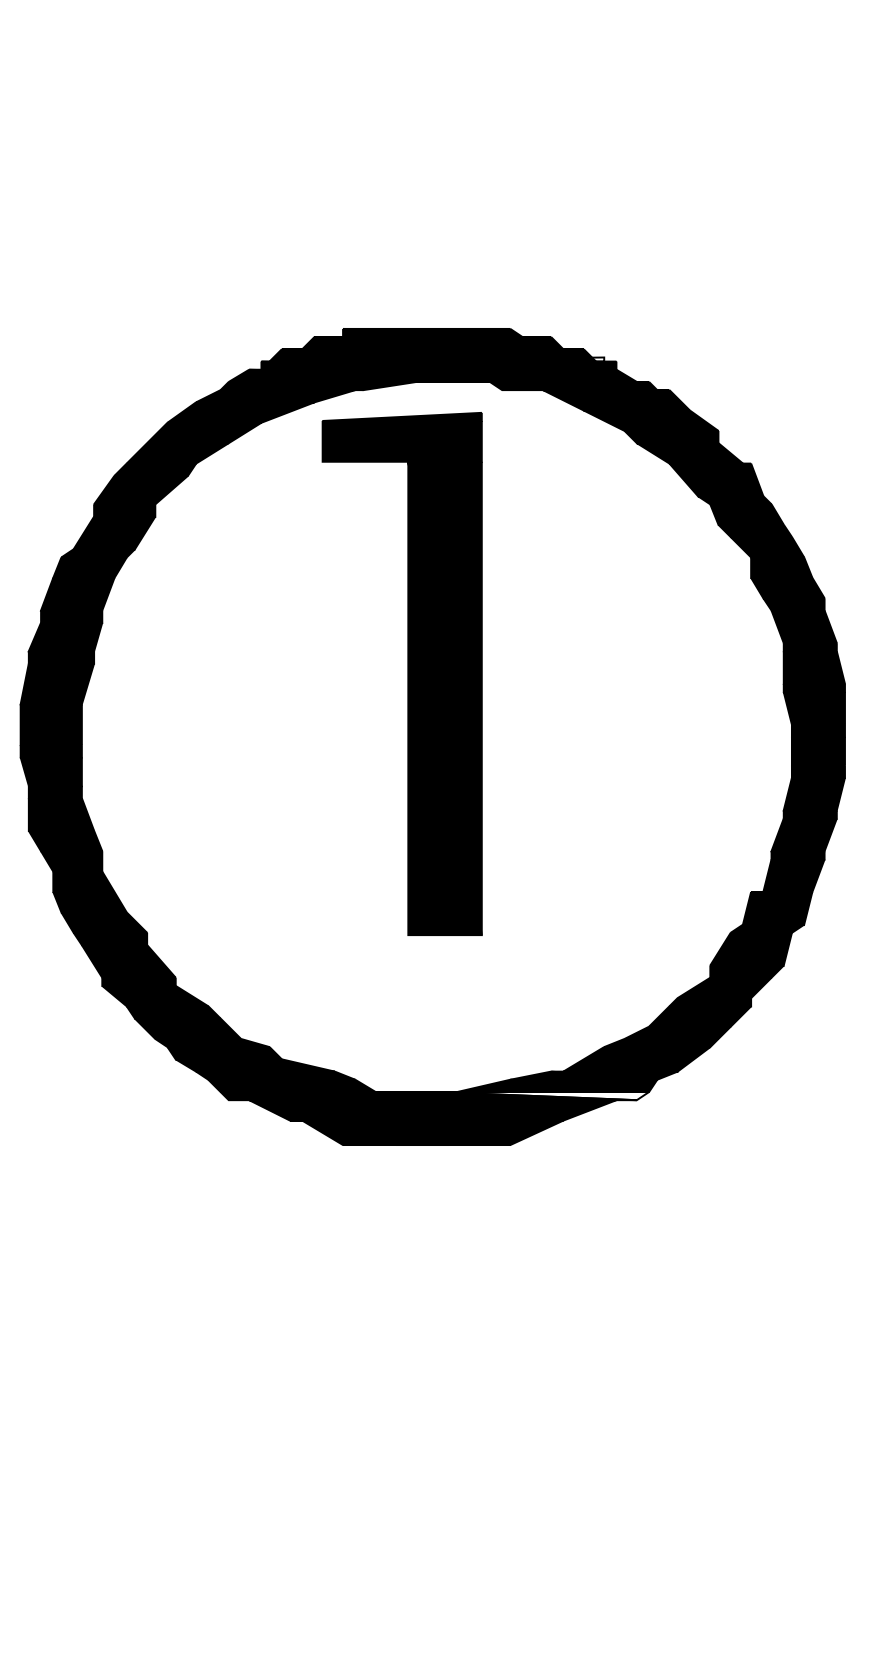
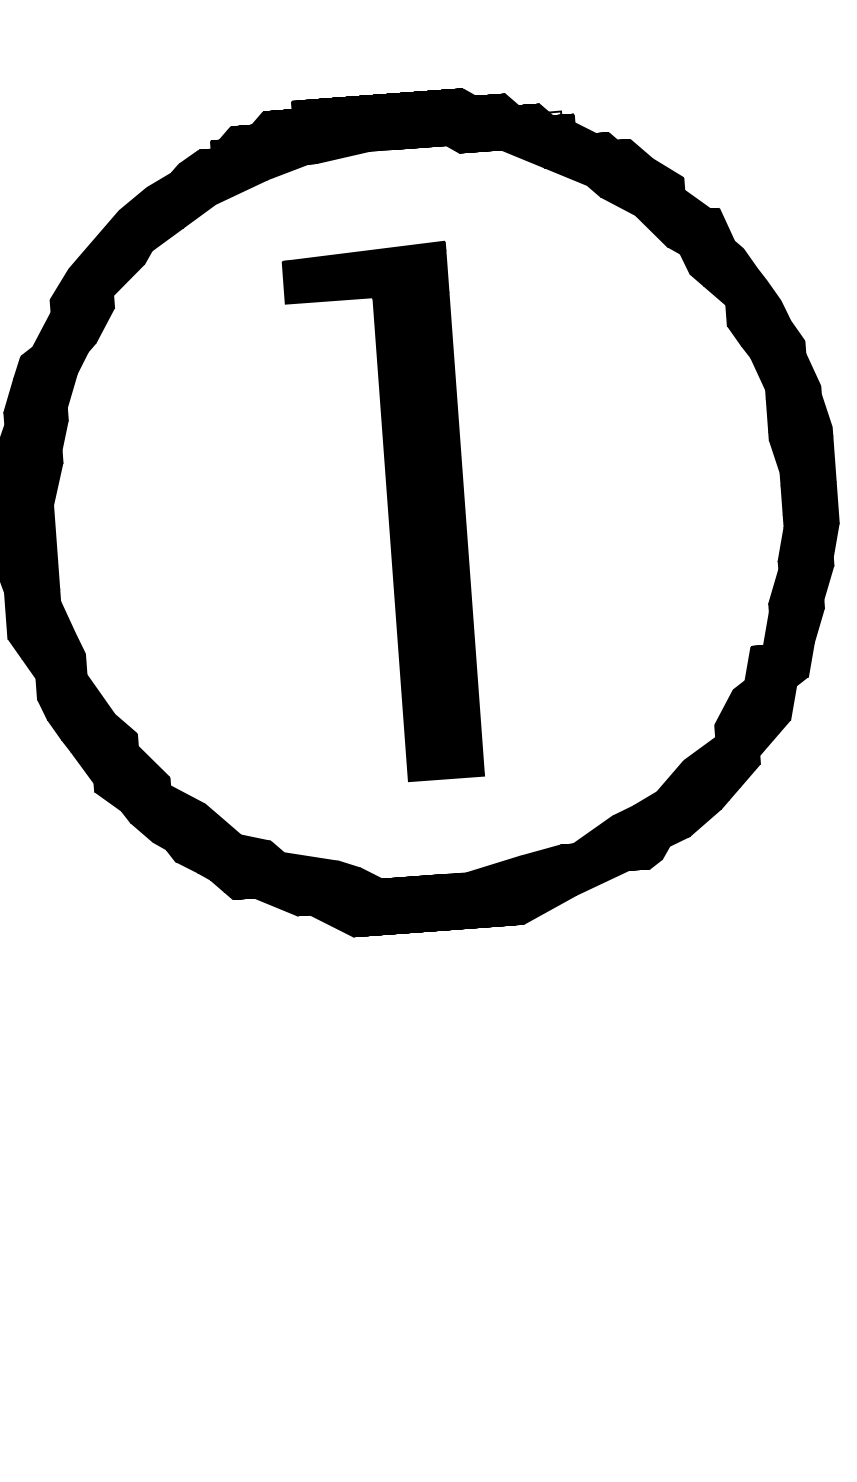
part: (401, 673) -> (382, 514), moved
fill: (542, 1096) -> (553, 871), added

